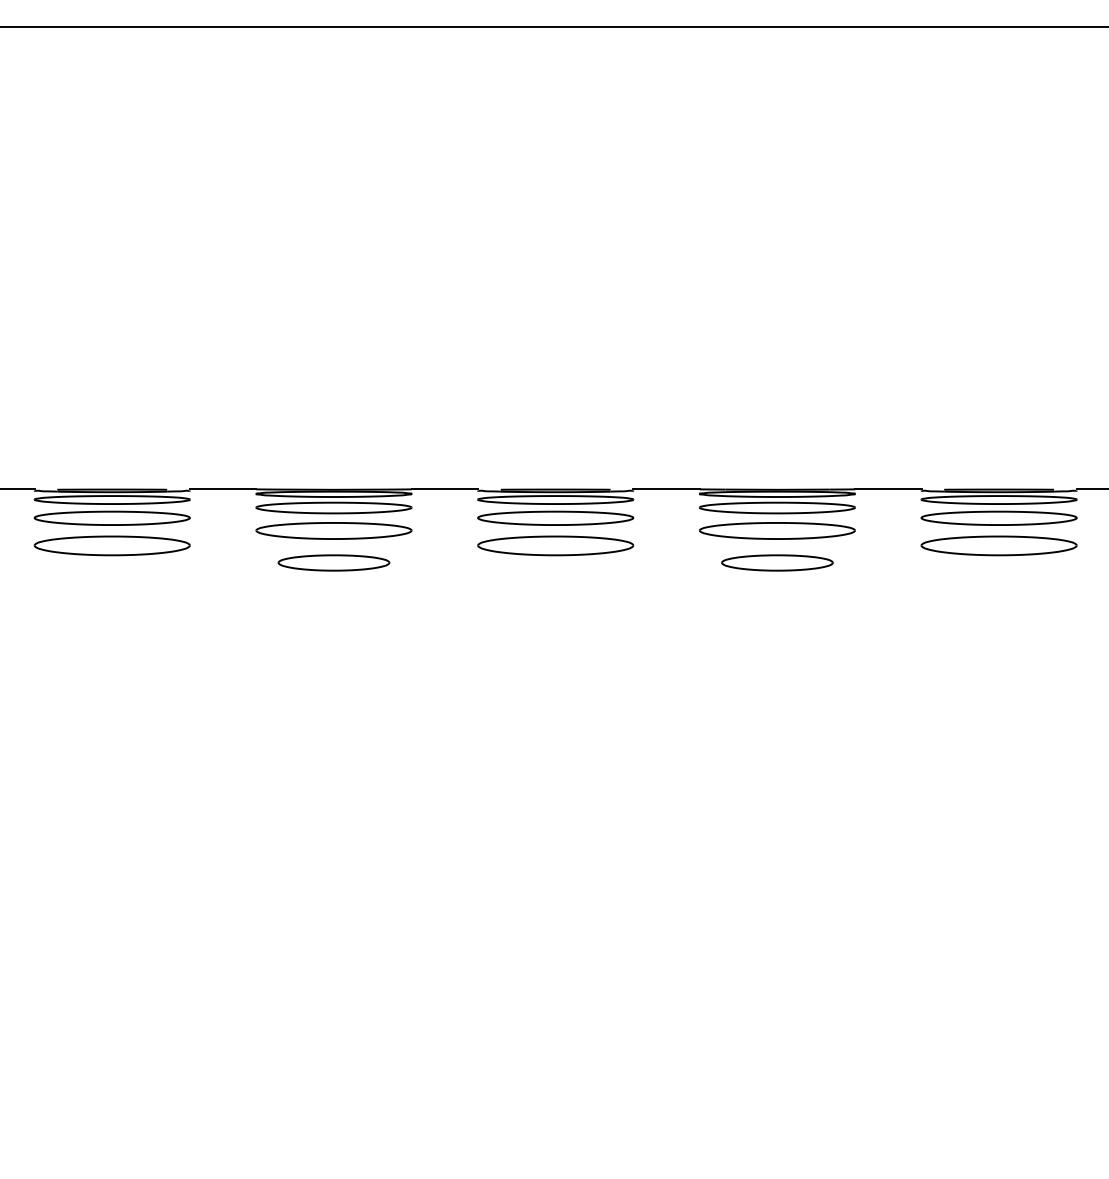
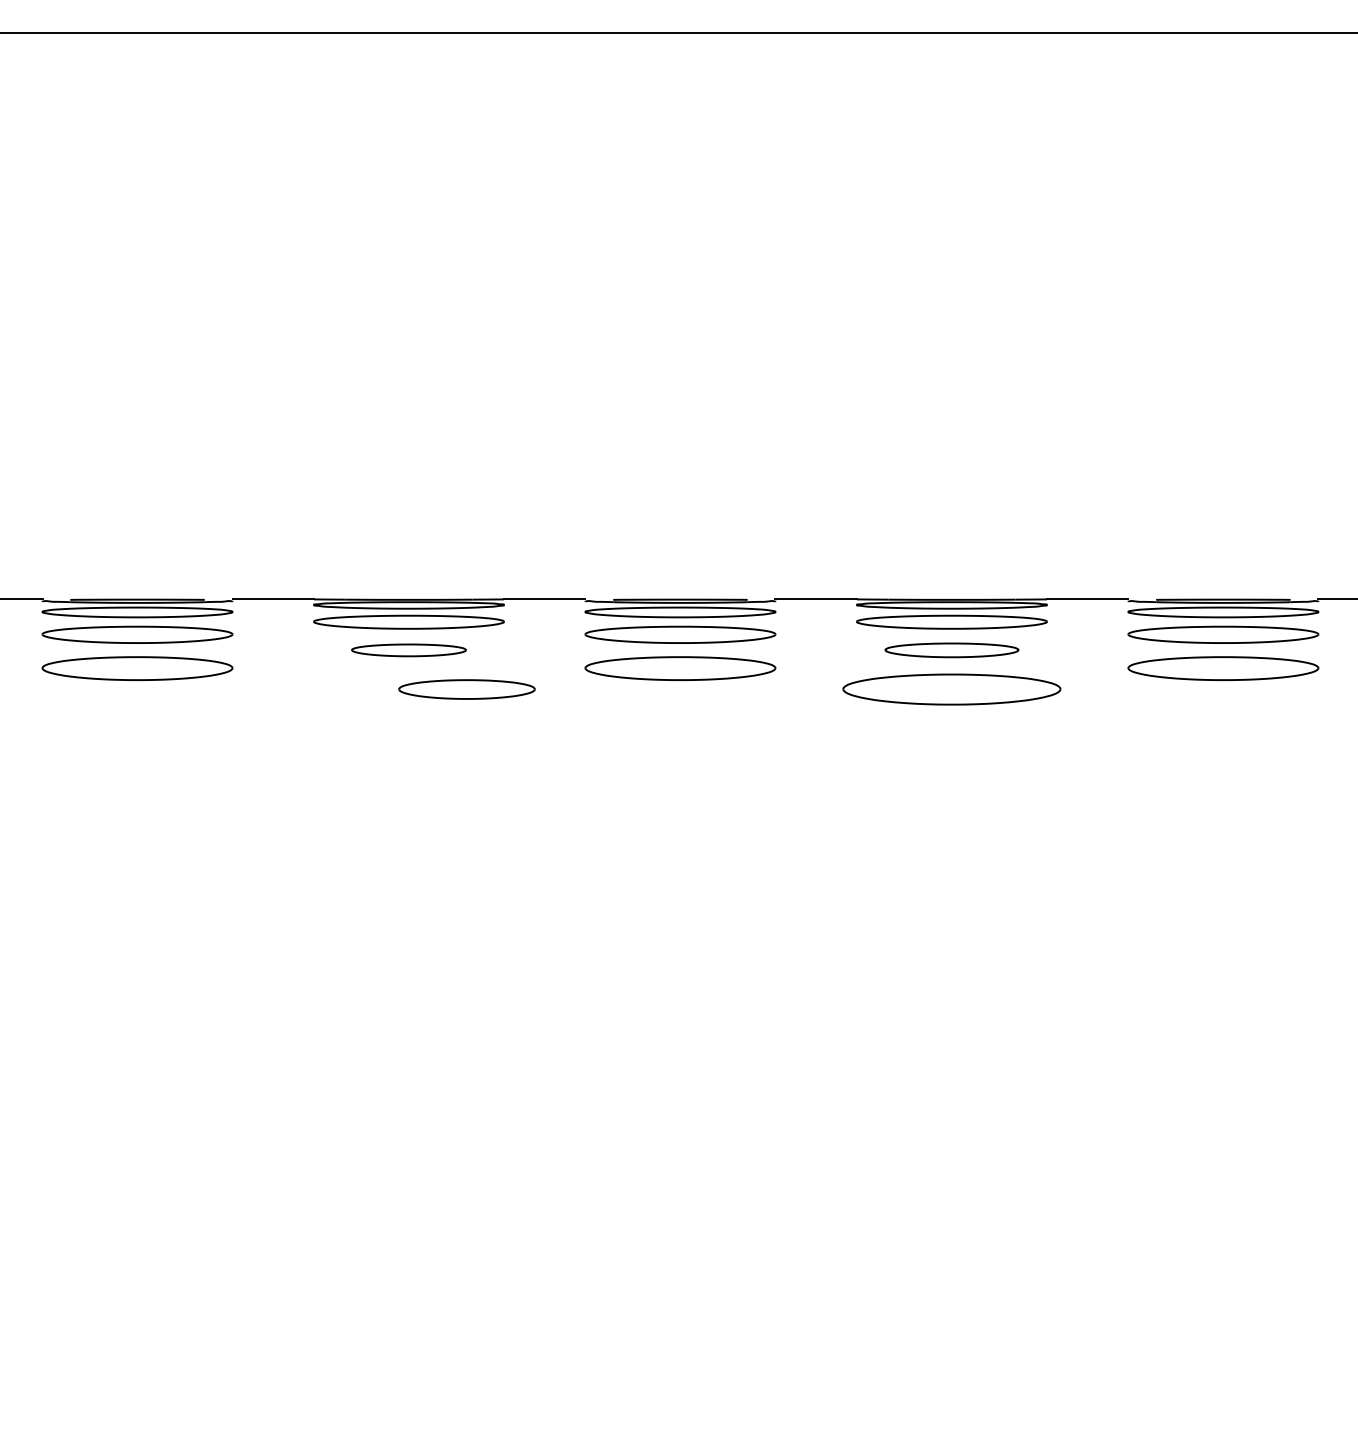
part: (333, 531) -> (408, 650), size x0.6
part: (777, 531) -> (951, 650), size x0.7
part: (333, 562) -> (466, 689), moved
part: (777, 562) -> (951, 689), size x1.6

